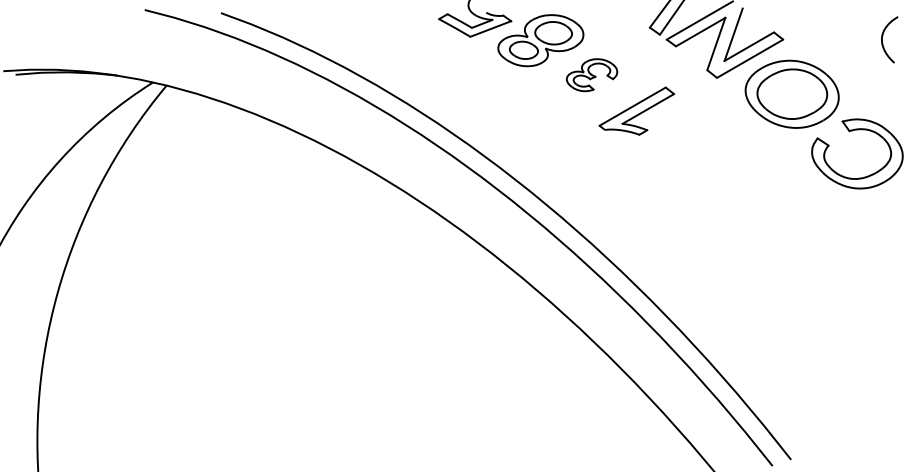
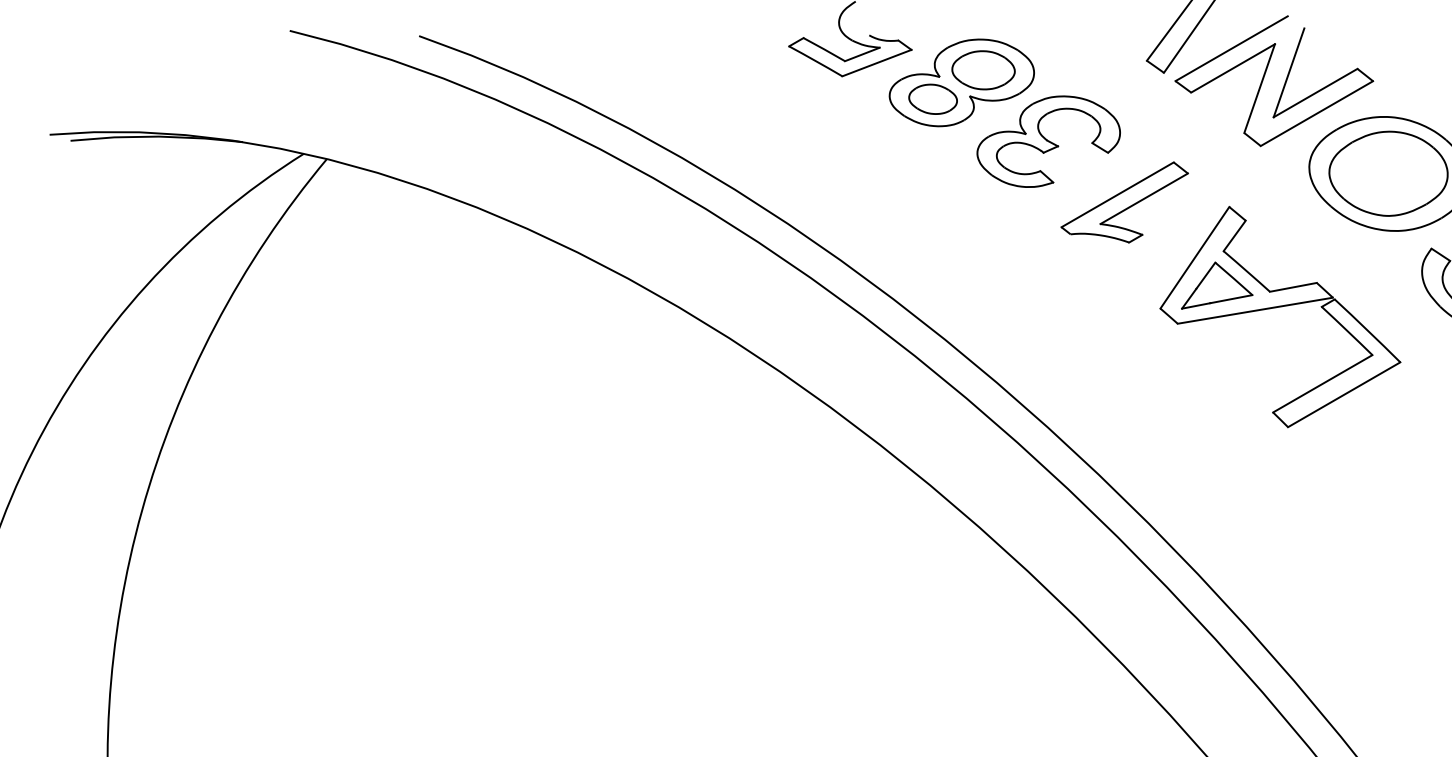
part: (591, 74) -> (1047, 140), size x1.67
part: (728, 178) -> (1280, 316), added

